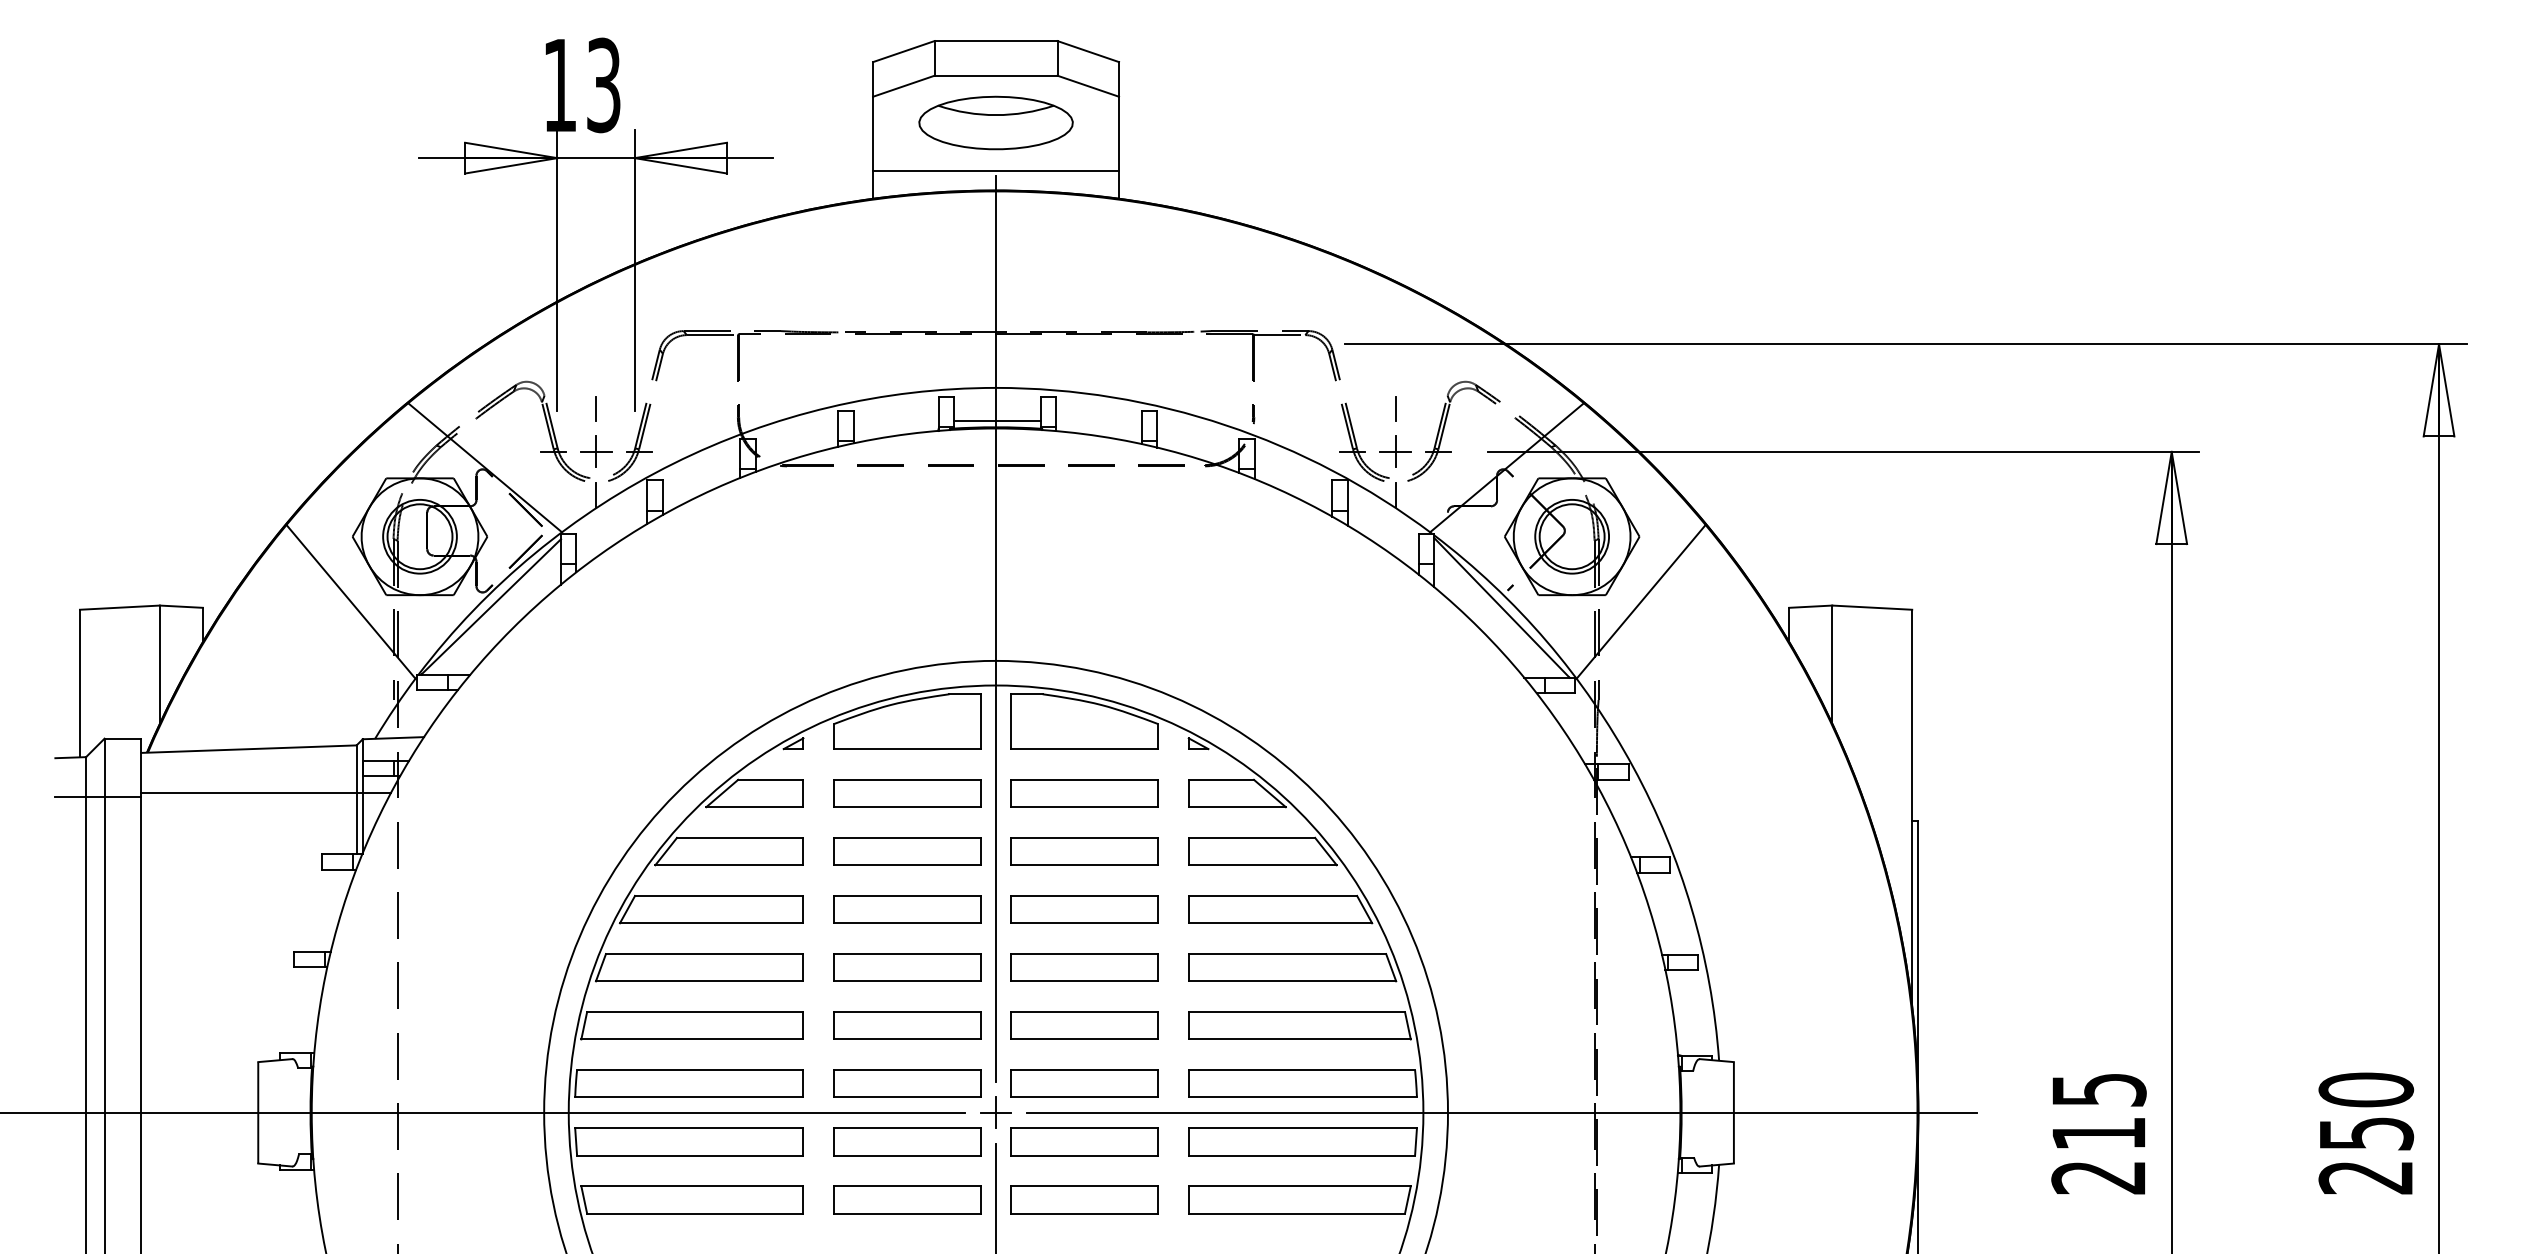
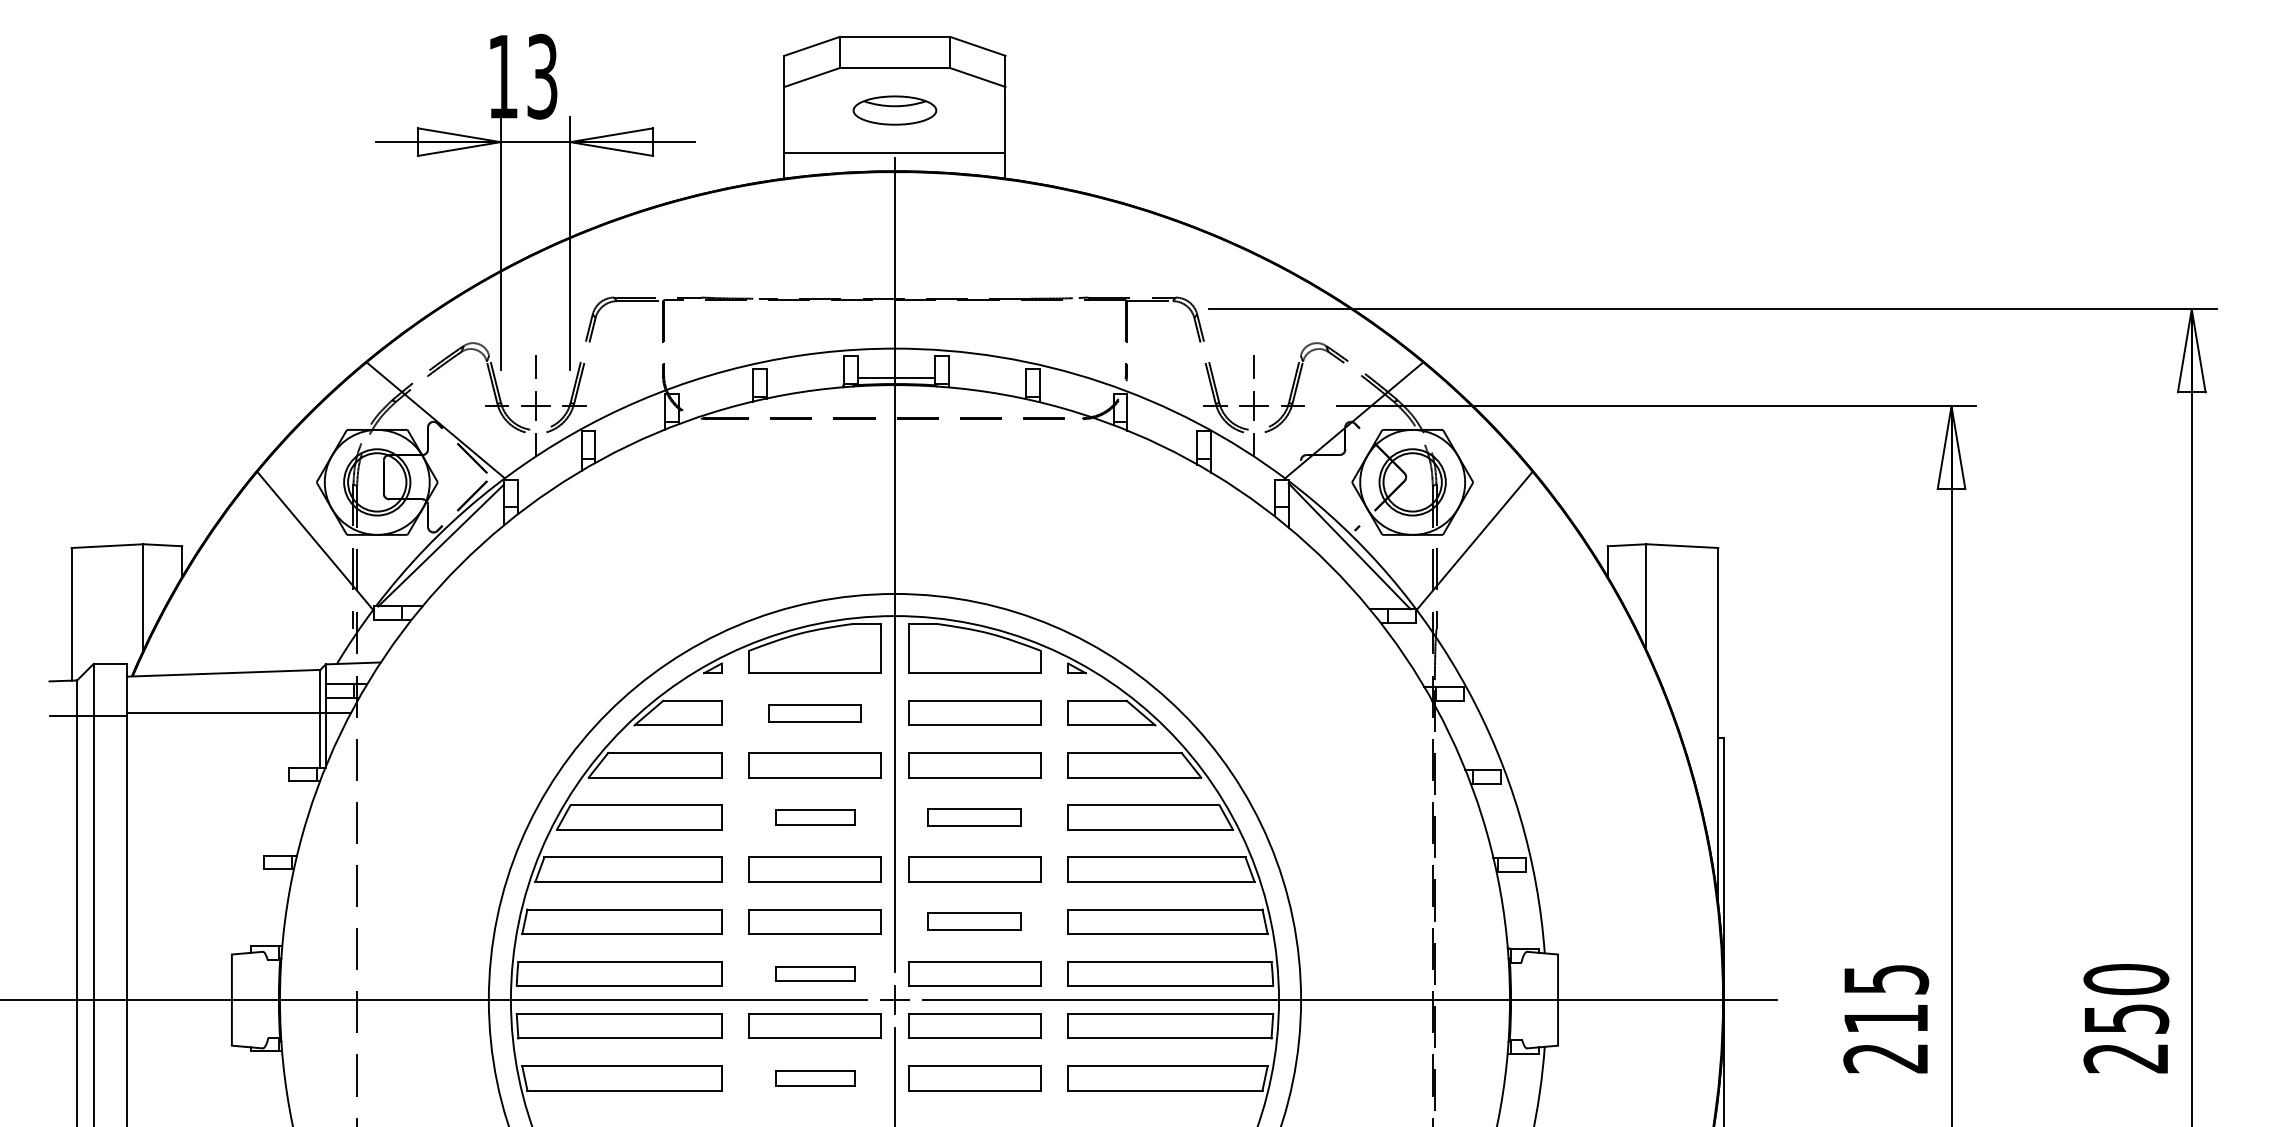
part: (995, 122) -> (894, 110), size x0.6
part: (907, 793) -> (815, 713), size x0.7
part: (907, 909) -> (815, 817), size x0.6
part: (1084, 909) -> (974, 817), size x0.7
part: (1084, 1025) -> (974, 921), size x0.7
part: (907, 1083) -> (815, 973), size x0.6
part: (907, 1199) -> (815, 1078), size x0.6

